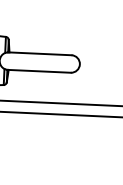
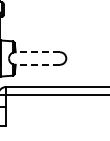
line: (39, 54) -> (37, 52), solid -> dashed
line: (39, 70) -> (37, 64), solid -> dashed

